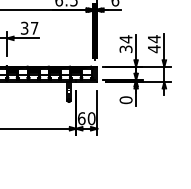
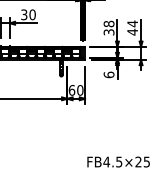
text: (34, 27) -> (32, 14), 37 -> 30
text: (125, 38) -> (108, 23), 34 -> 38
text: (125, 99) -> (108, 74), 0 -> 6

